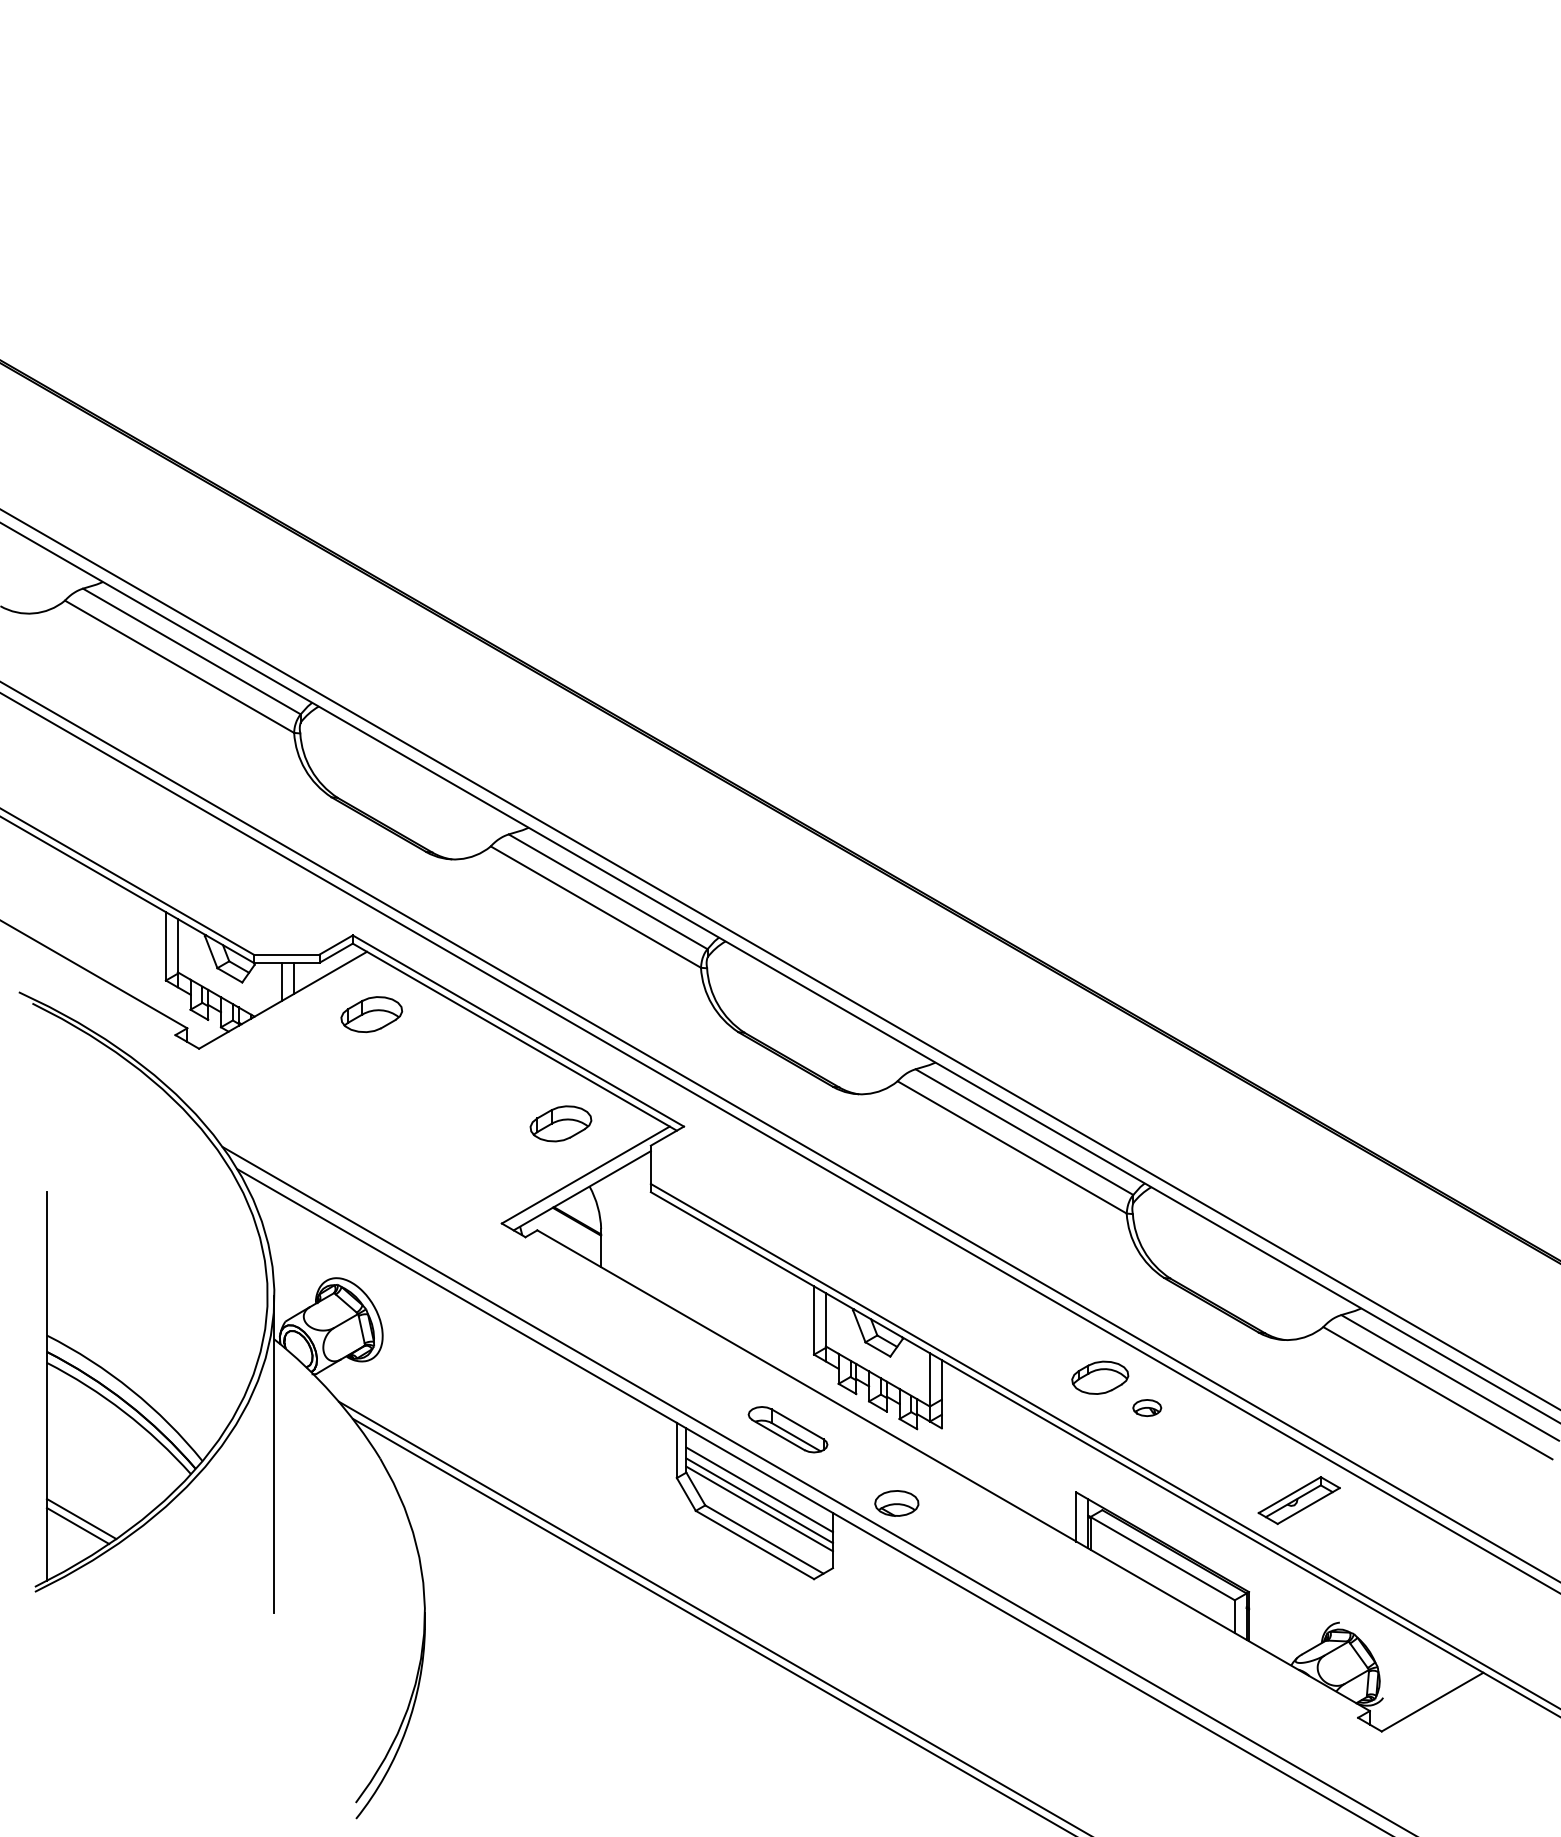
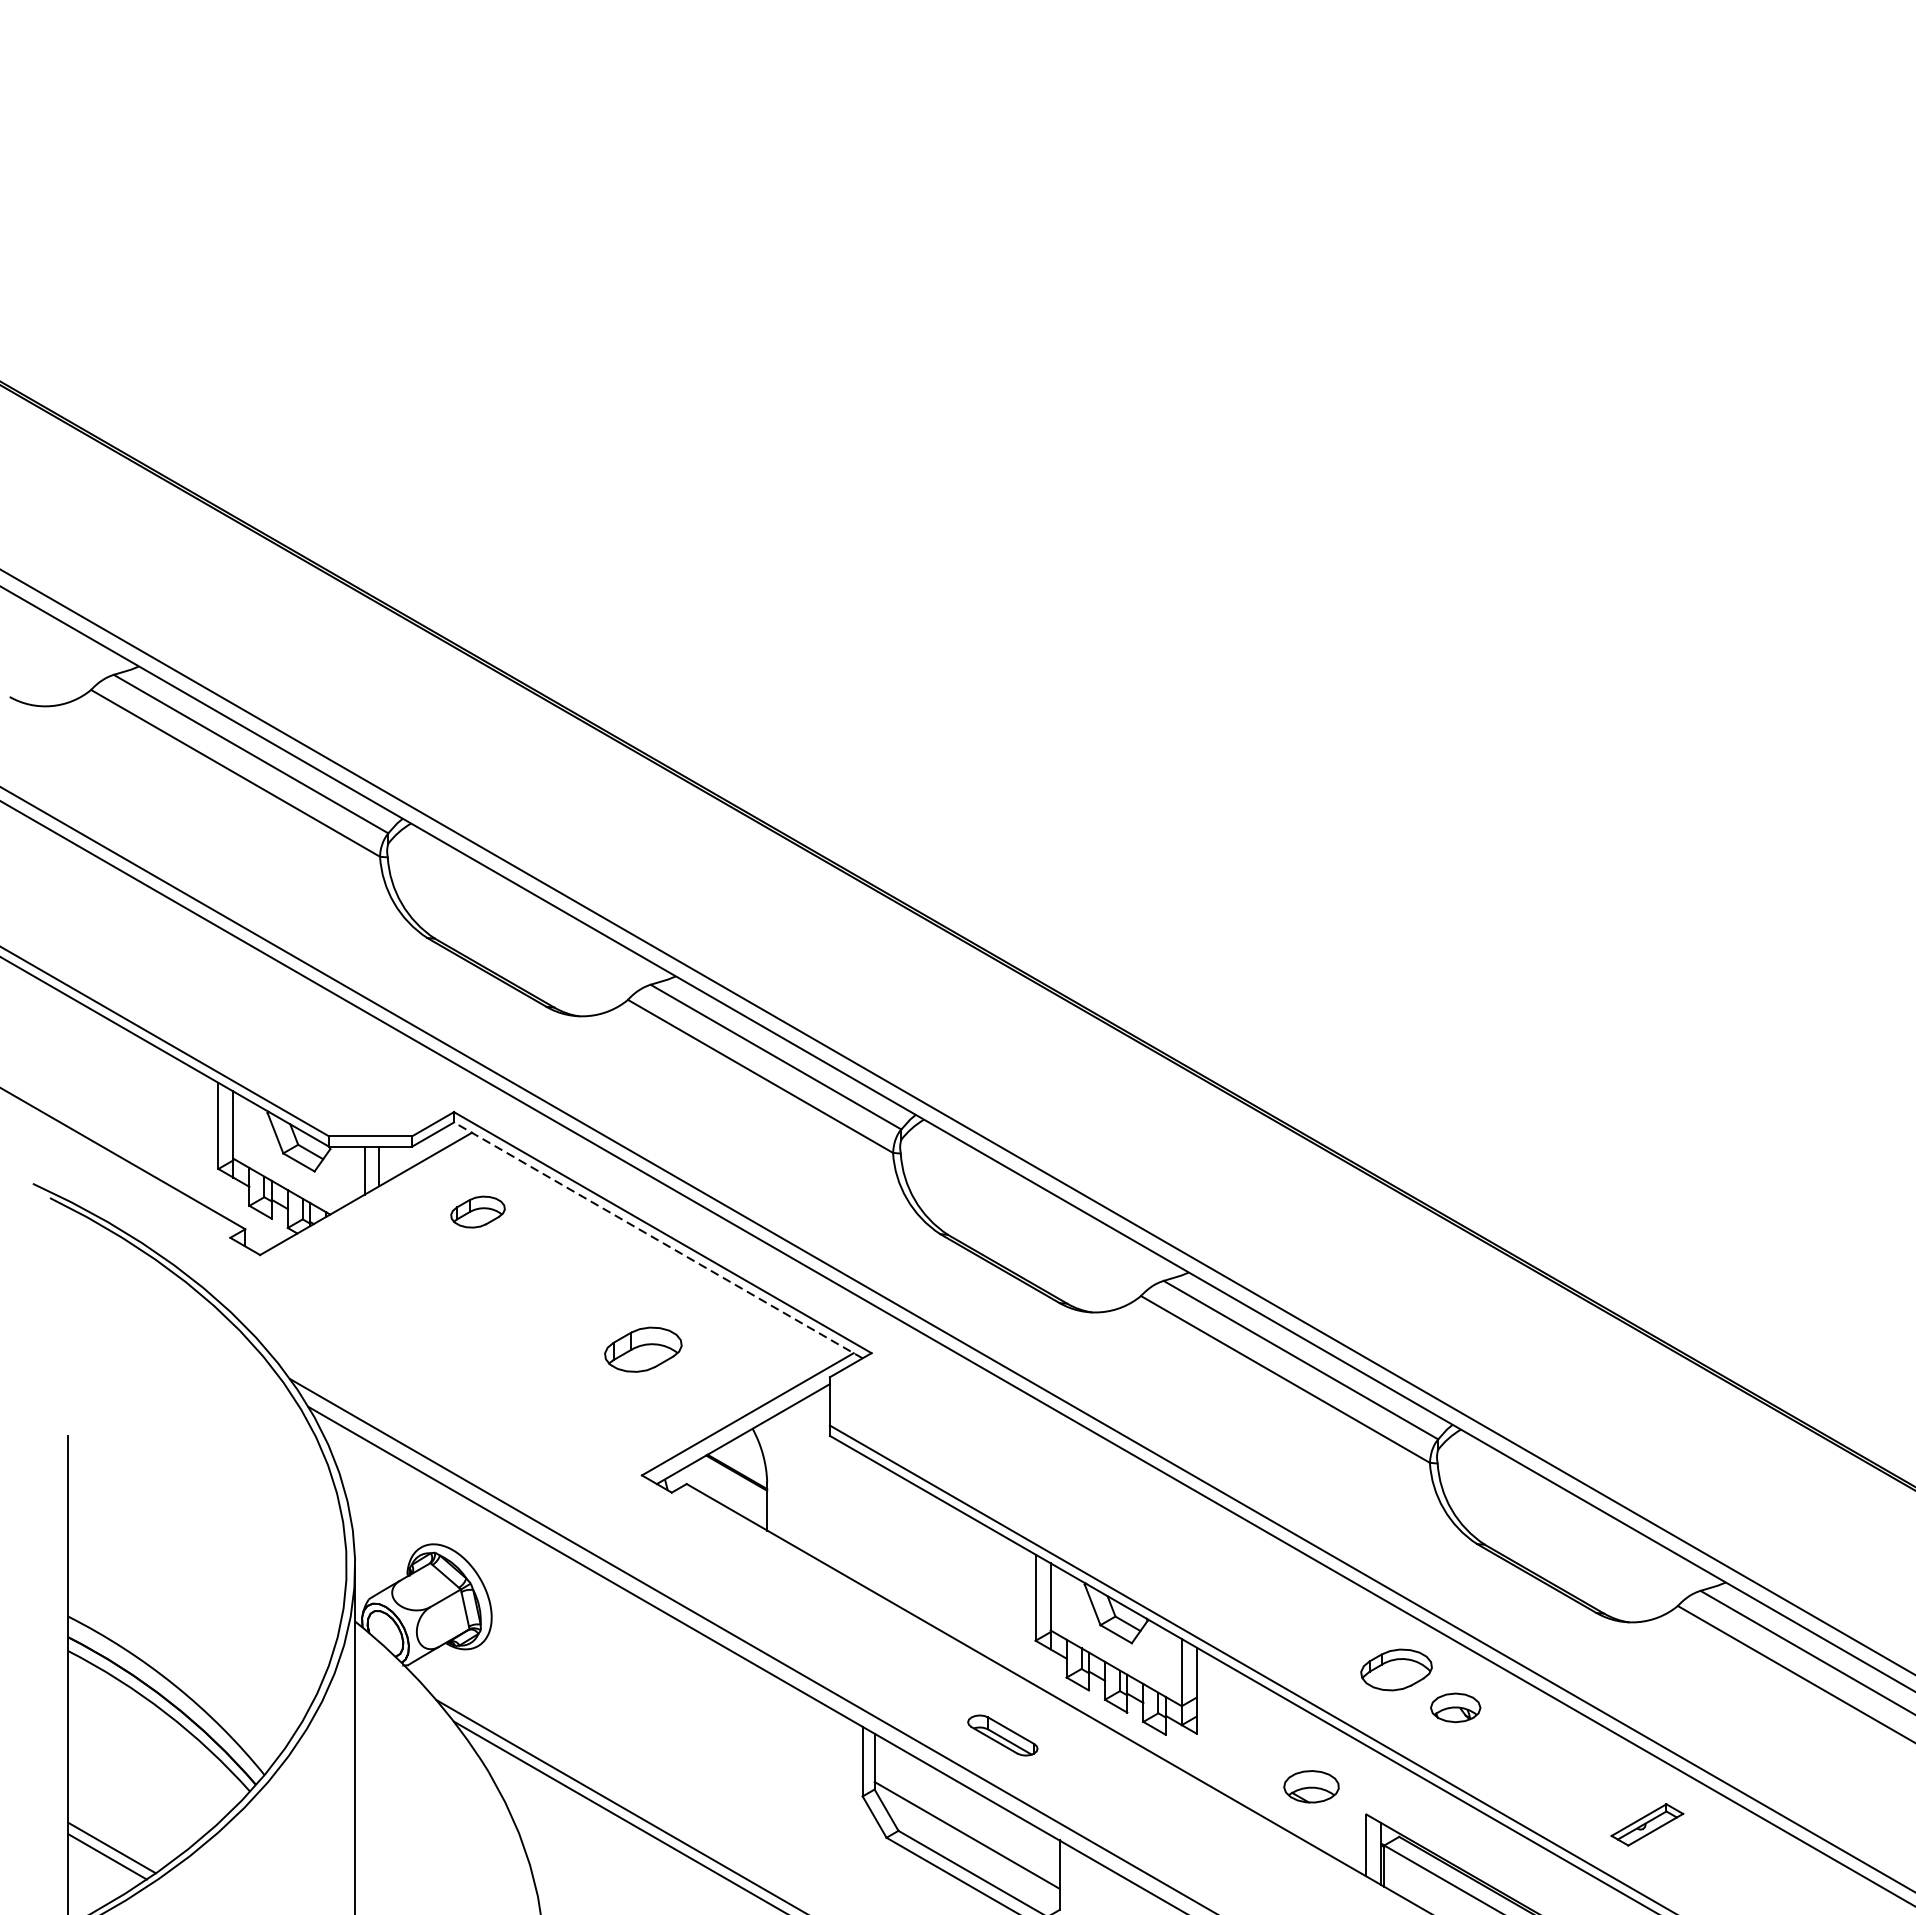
part: (371, 1014) -> (477, 1211), size x0.7
line: (514, 1036) -> (657, 1239), solid -> dashed
part: (560, 1123) -> (642, 1349), moved
part: (1147, 1408) -> (1456, 1708), size x1.4
part: (787, 1429) -> (1002, 1735), size x0.7
line: (759, 1489) -> (966, 1810), removed
line: (759, 1500) -> (966, 1824), removed
part: (1298, 1500) -> (1646, 1824), size x0.7
part: (896, 1503) -> (1311, 1786), moved

